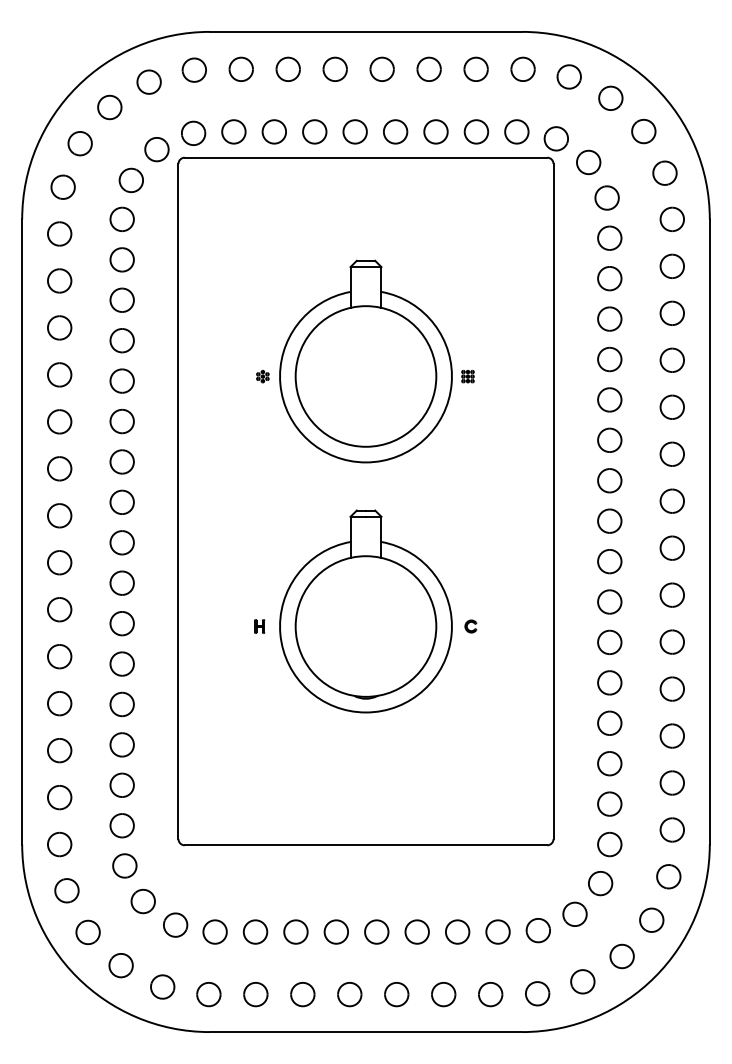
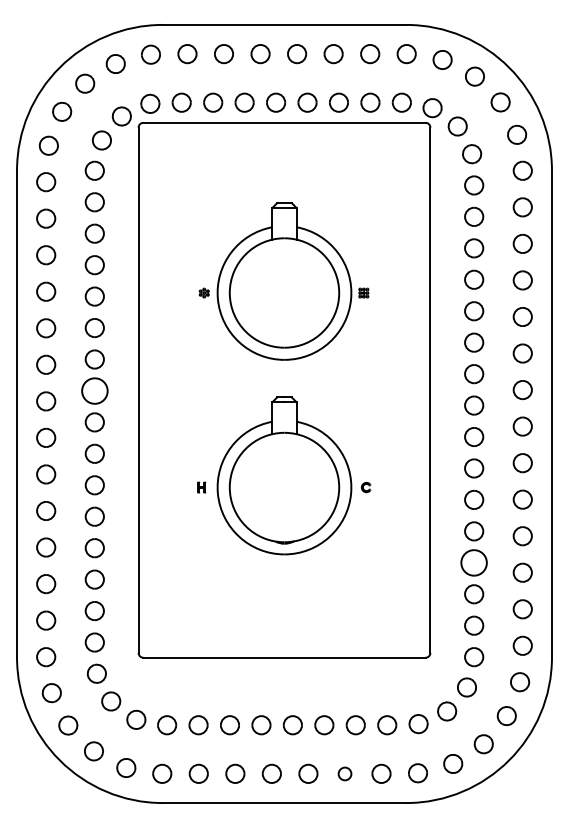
part: (121, 501) -> (94, 390), size x1.4
part: (609, 722) -> (473, 562), size x1.4
part: (443, 994) -> (344, 773), size x0.7

